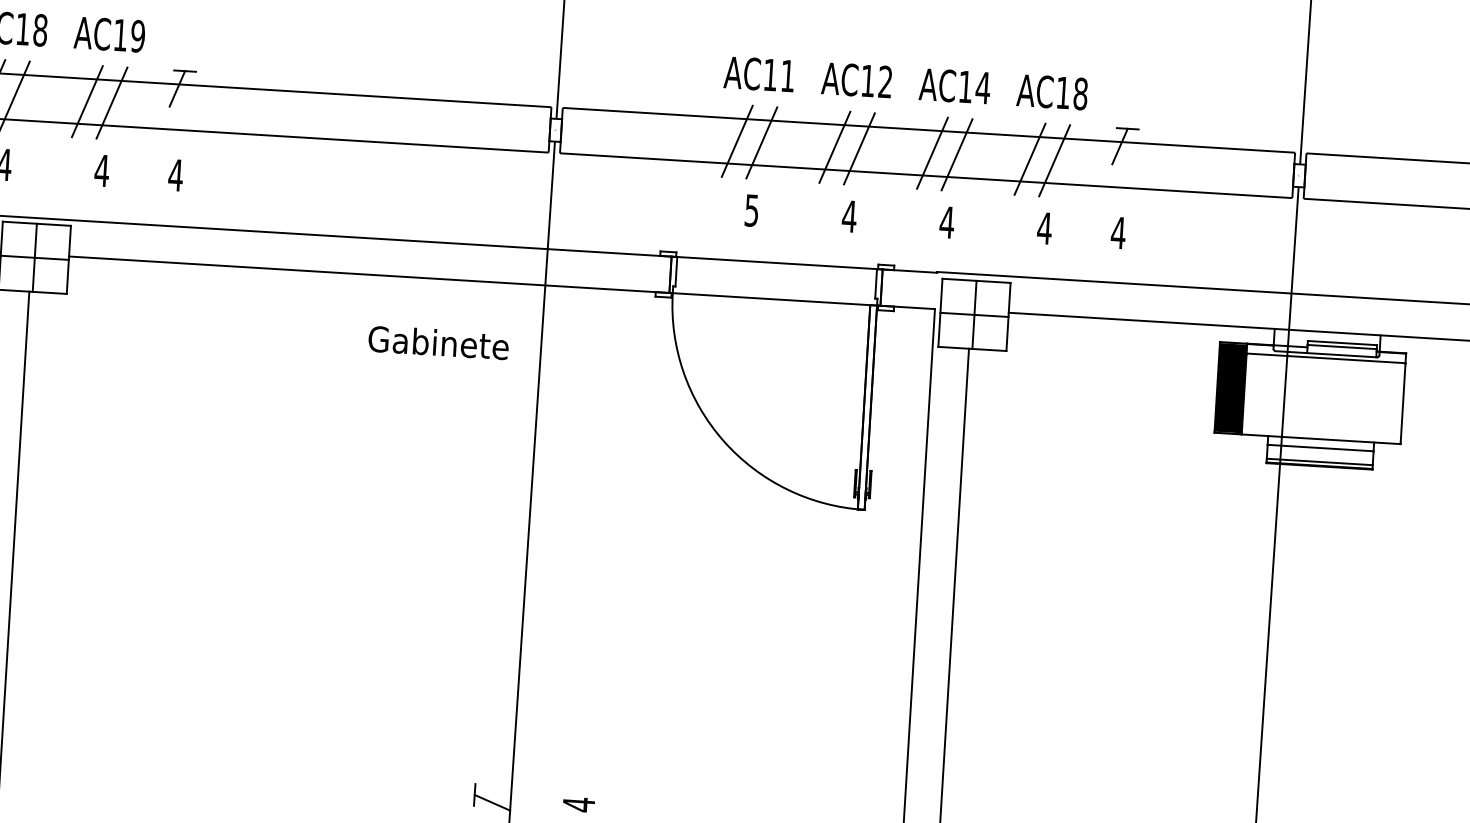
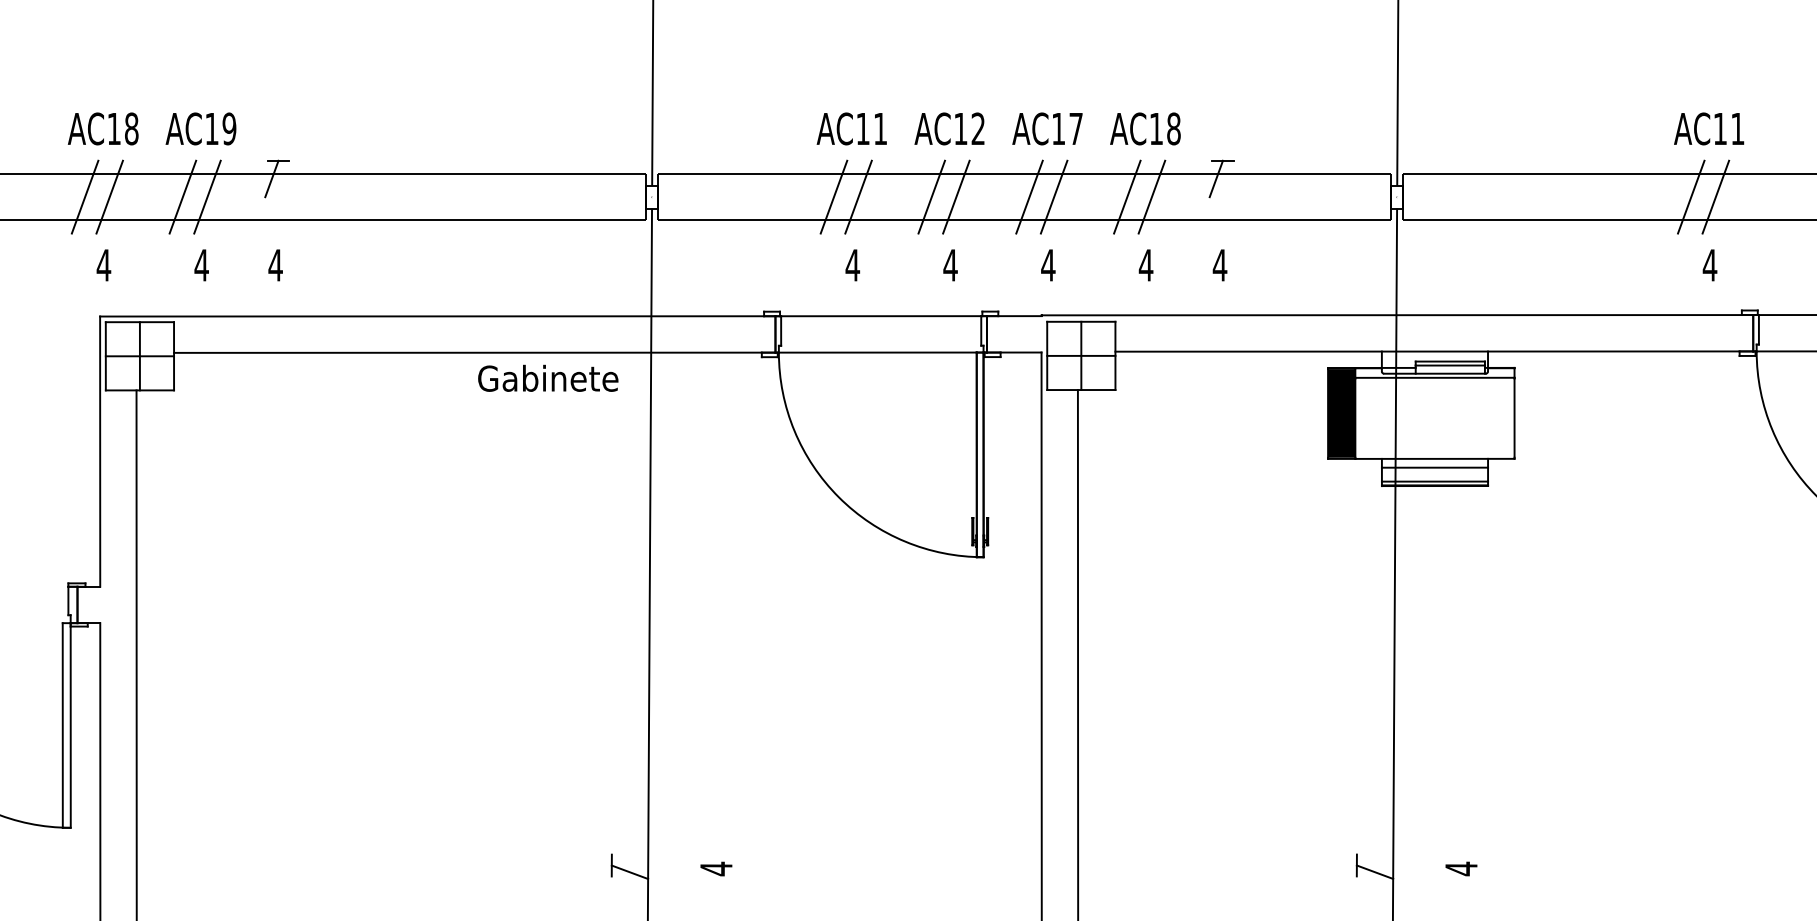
text: (982, 87) -> (1075, 128), AC14 -> AC17
text: (751, 210) -> (852, 265), 5 -> 4
text: (438, 341) -> (548, 377), moved

